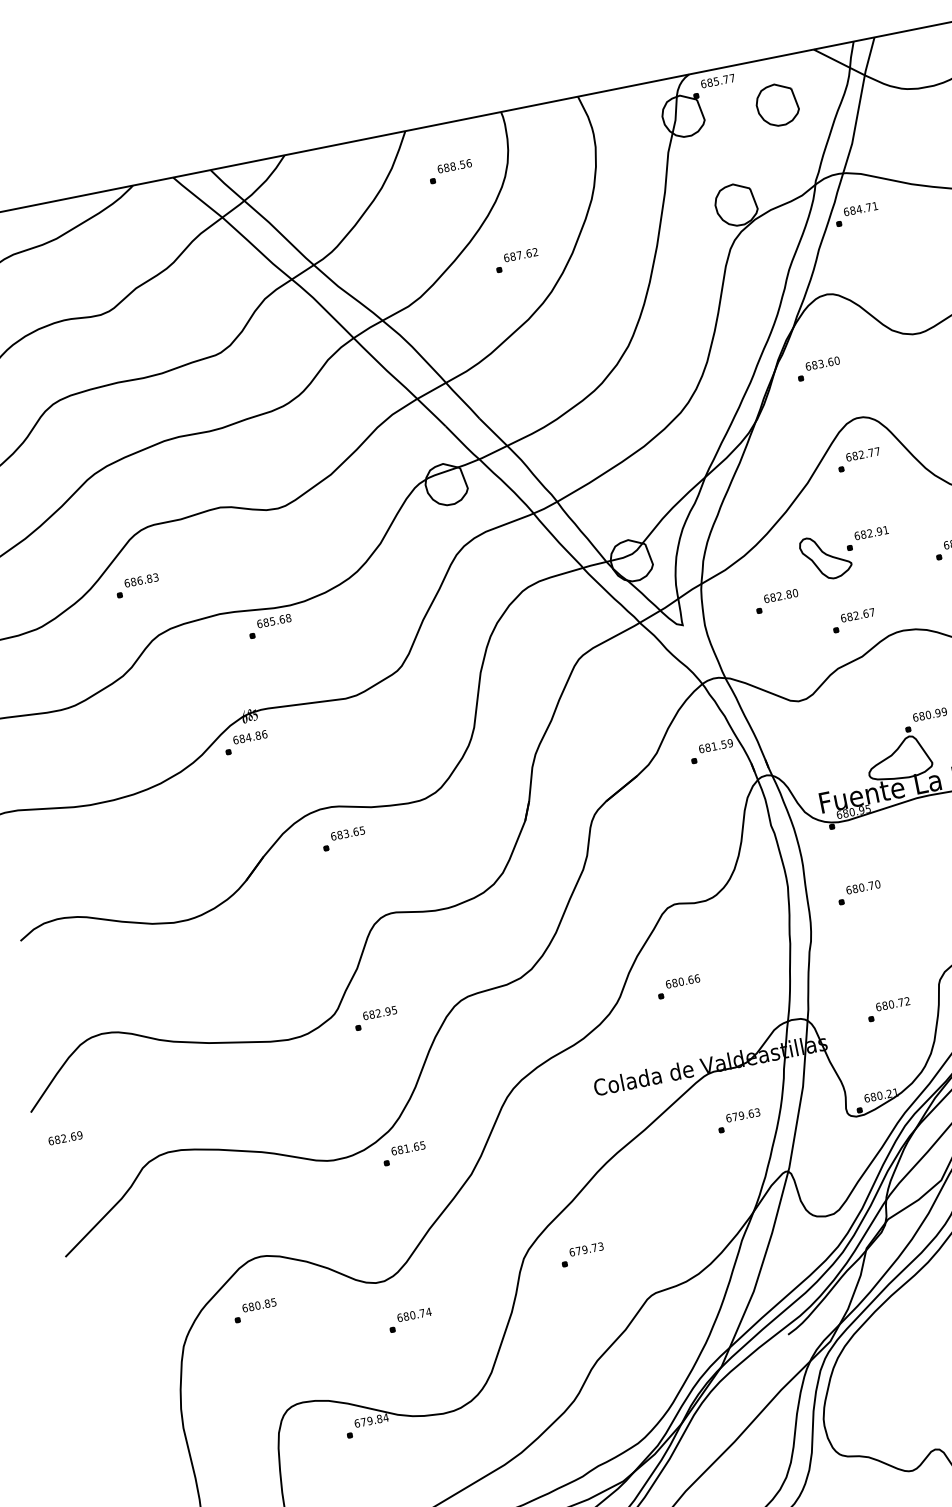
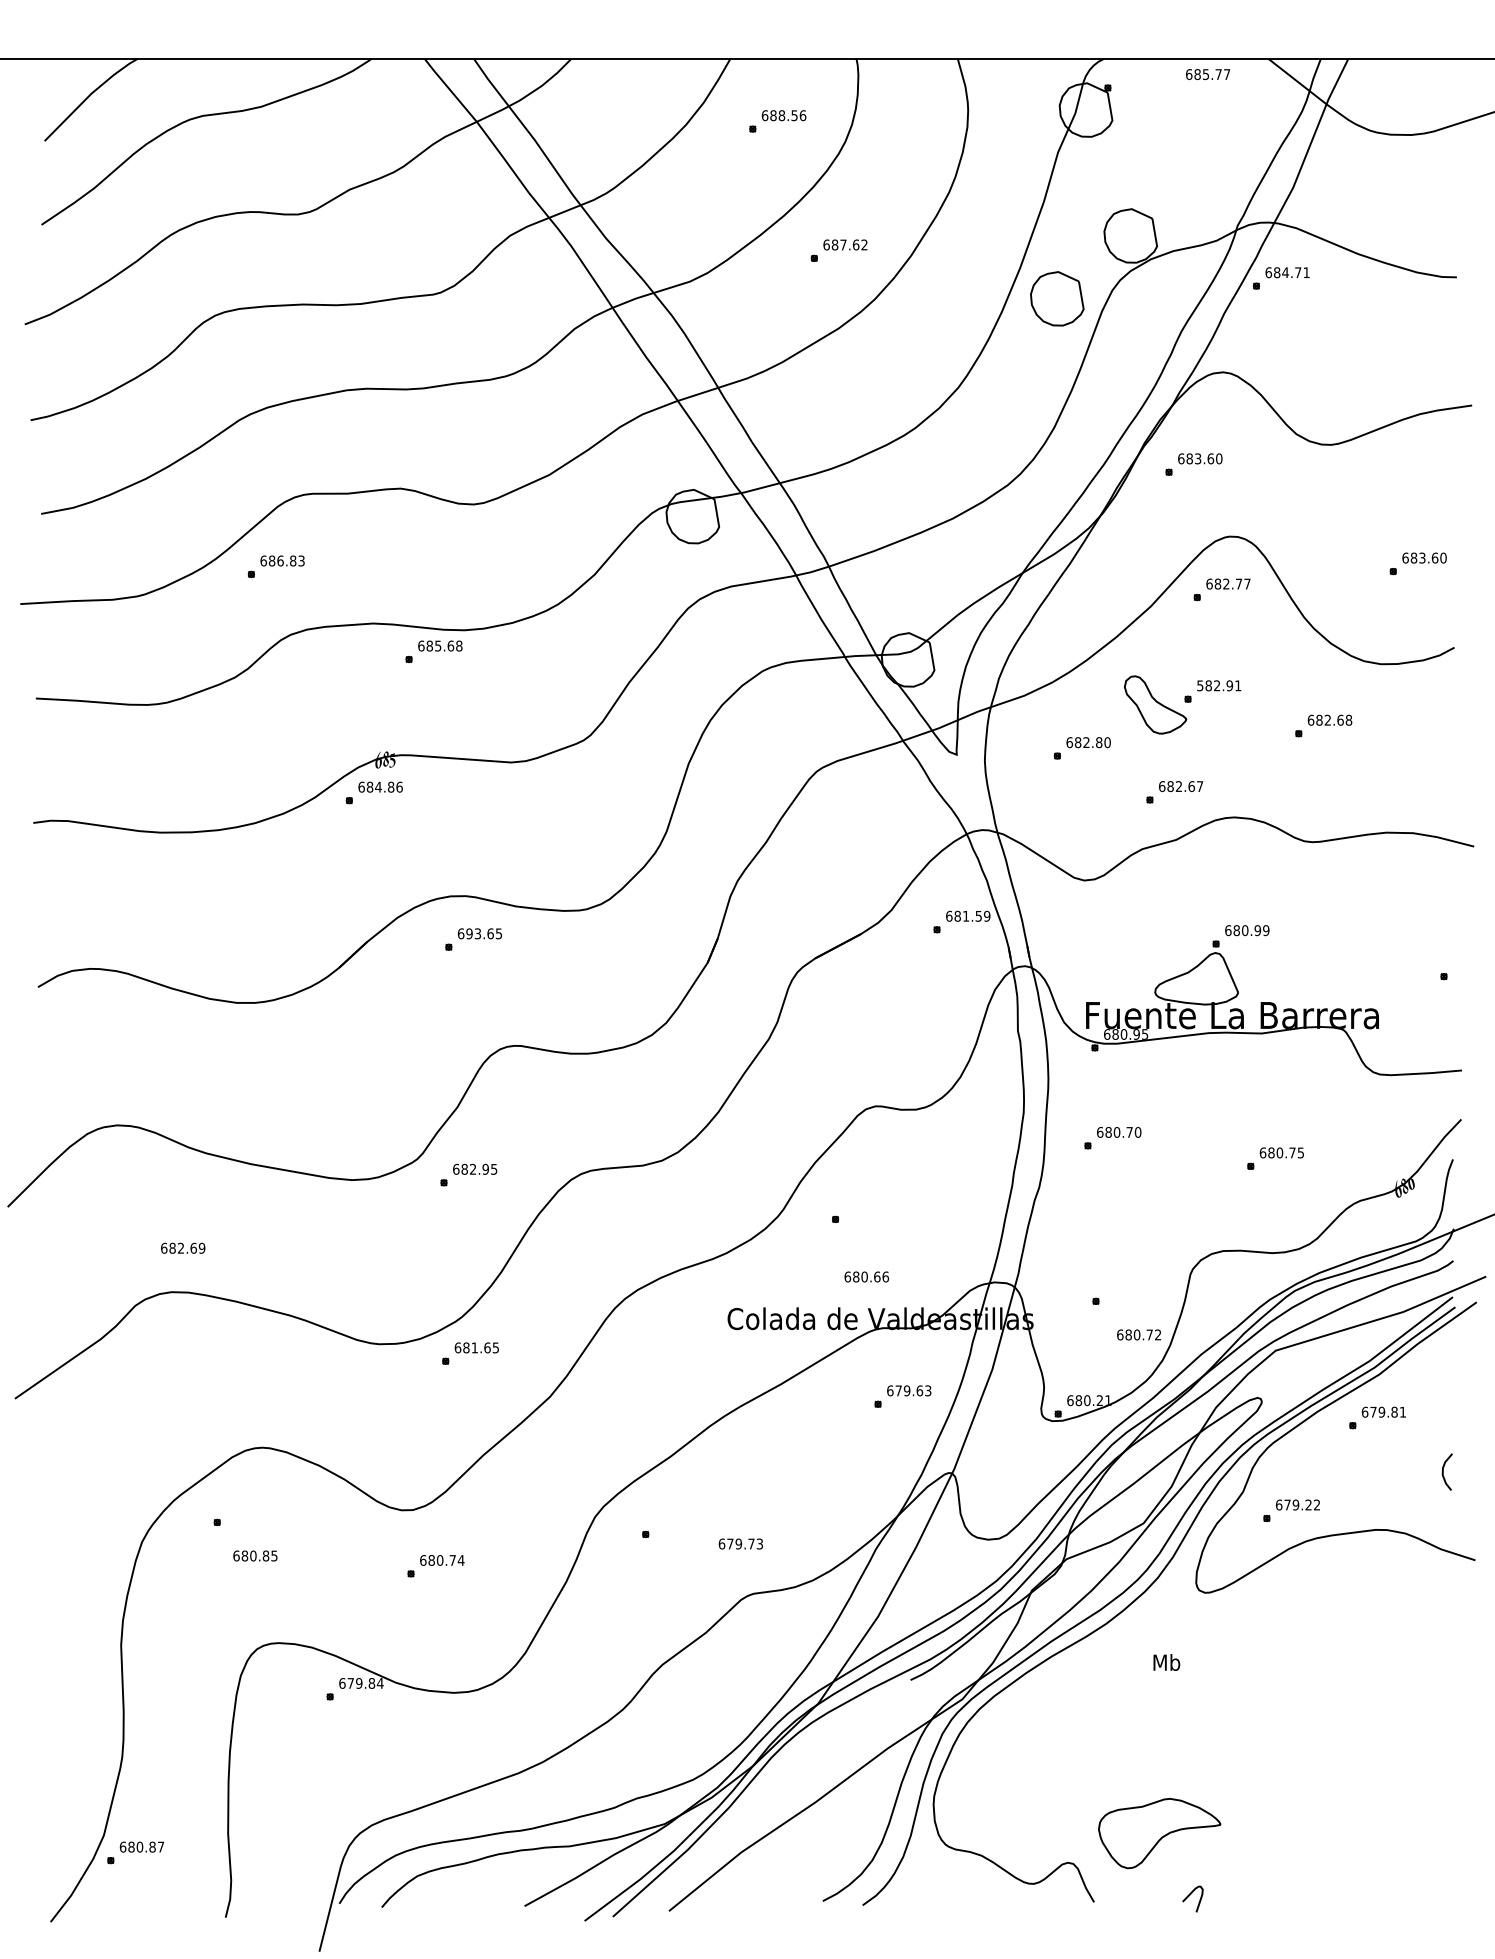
text: (718, 81) -> (1208, 74), moved
part: (777, 104) -> (1057, 298), moved
text: (857, 535) -> (1200, 685), 682.91 -> 582.91
text: (339, 834) -> (469, 933), 683.65 -> 693.65
text: (682, 981) -> (866, 1276), moved
text: (892, 1003) -> (1138, 1334), moved
text: (65, 1137) -> (183, 1247), moved
text: (586, 1249) -> (740, 1543), moved
text: (259, 1304) -> (255, 1555), moved

